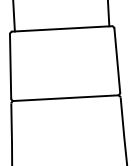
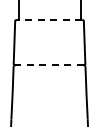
line: (61, 28) -> (49, 19), solid -> dashed
line: (65, 98) -> (49, 65), solid -> dashed

